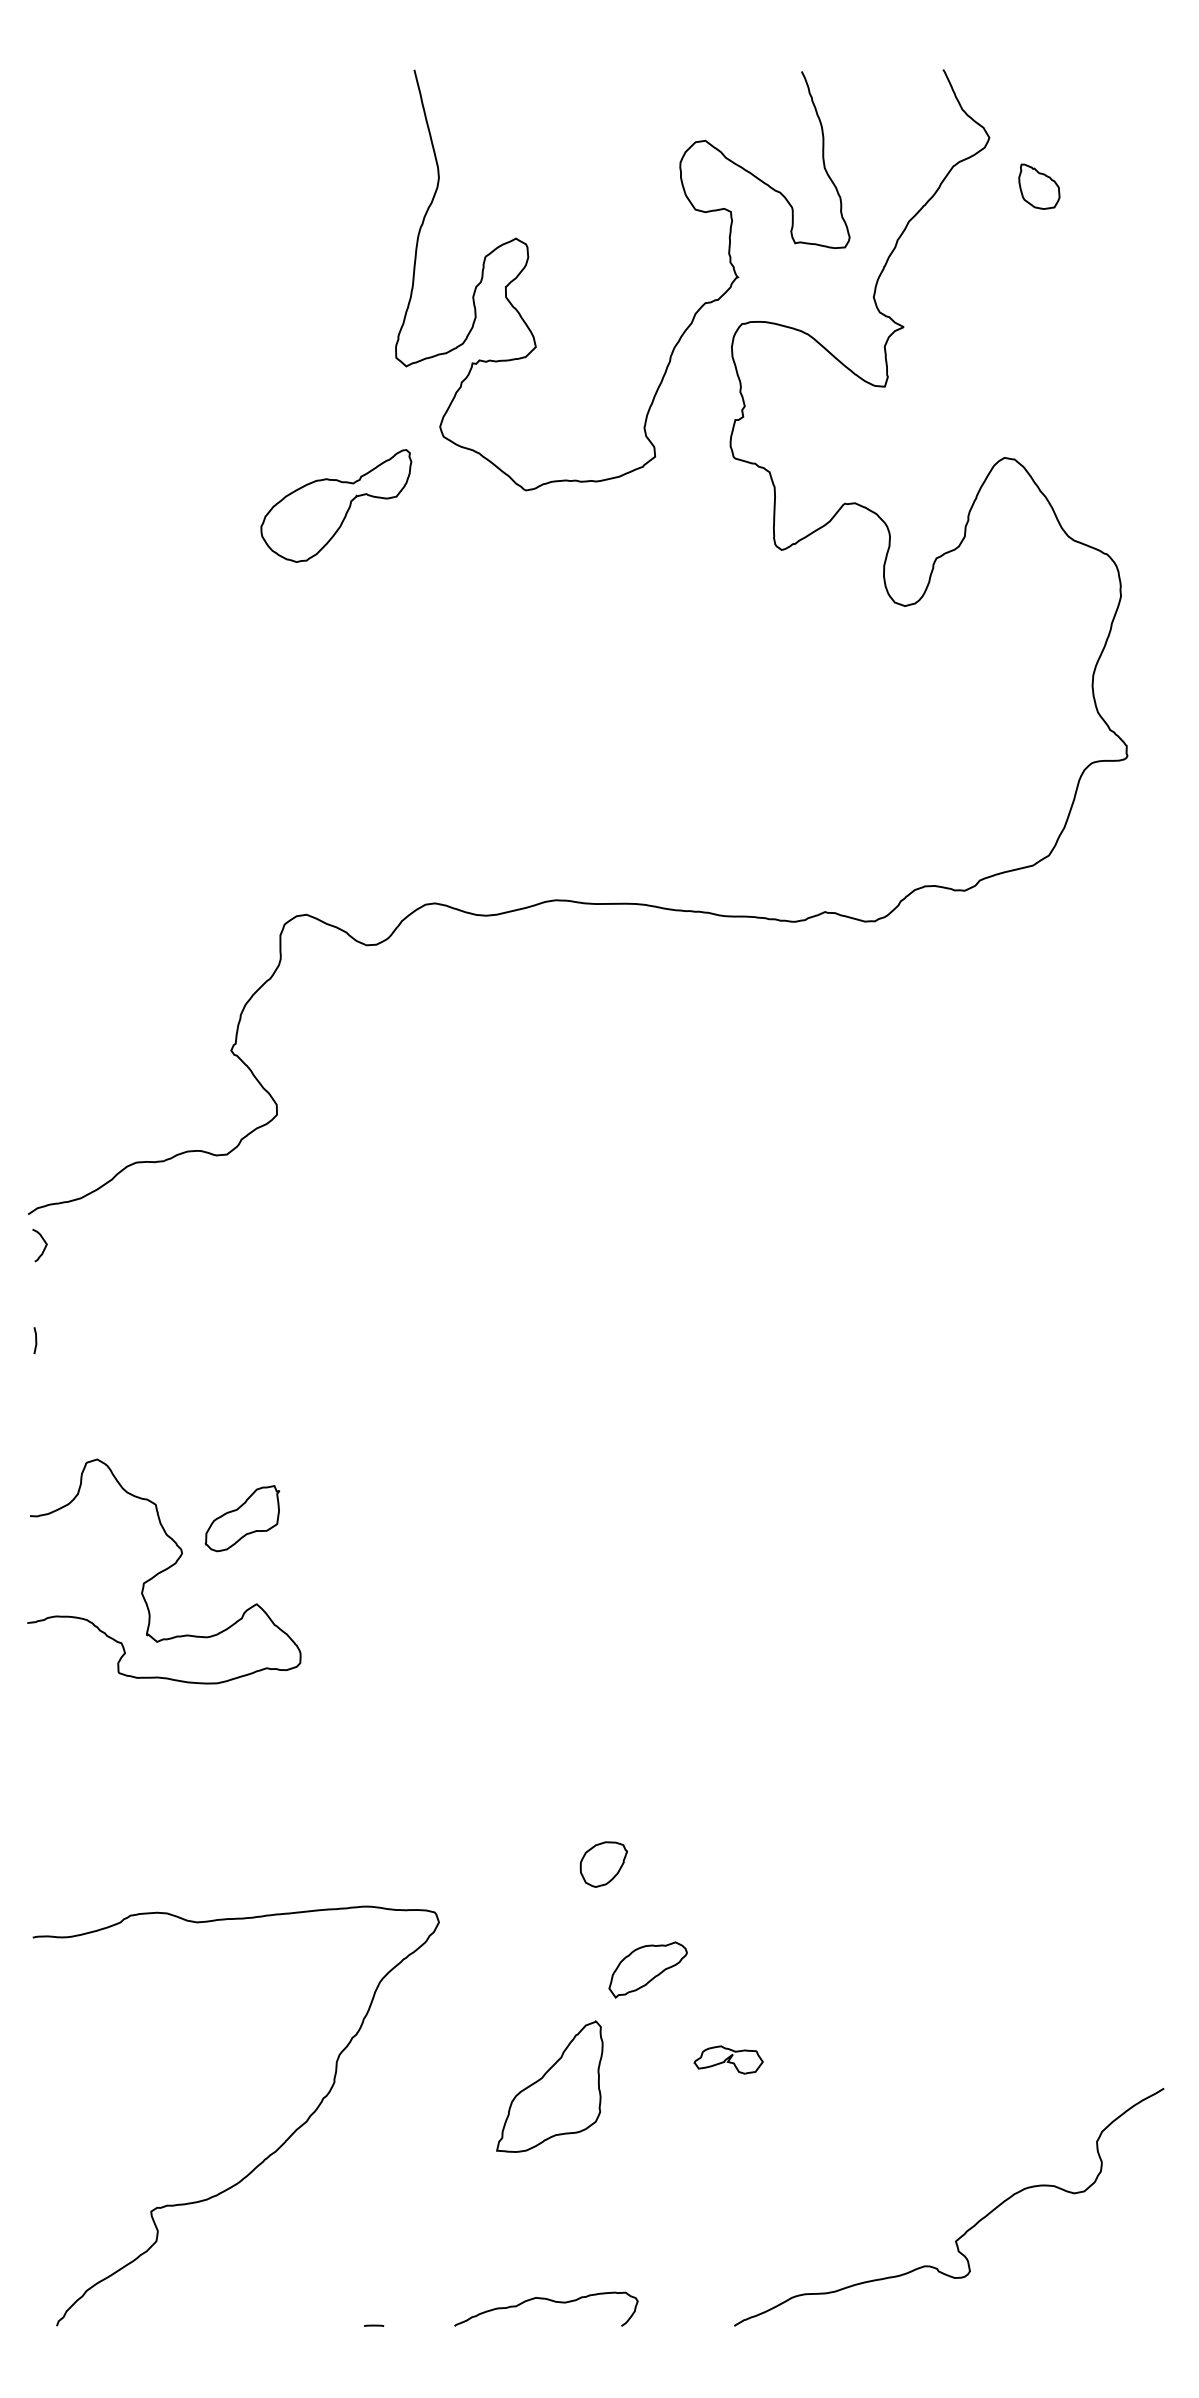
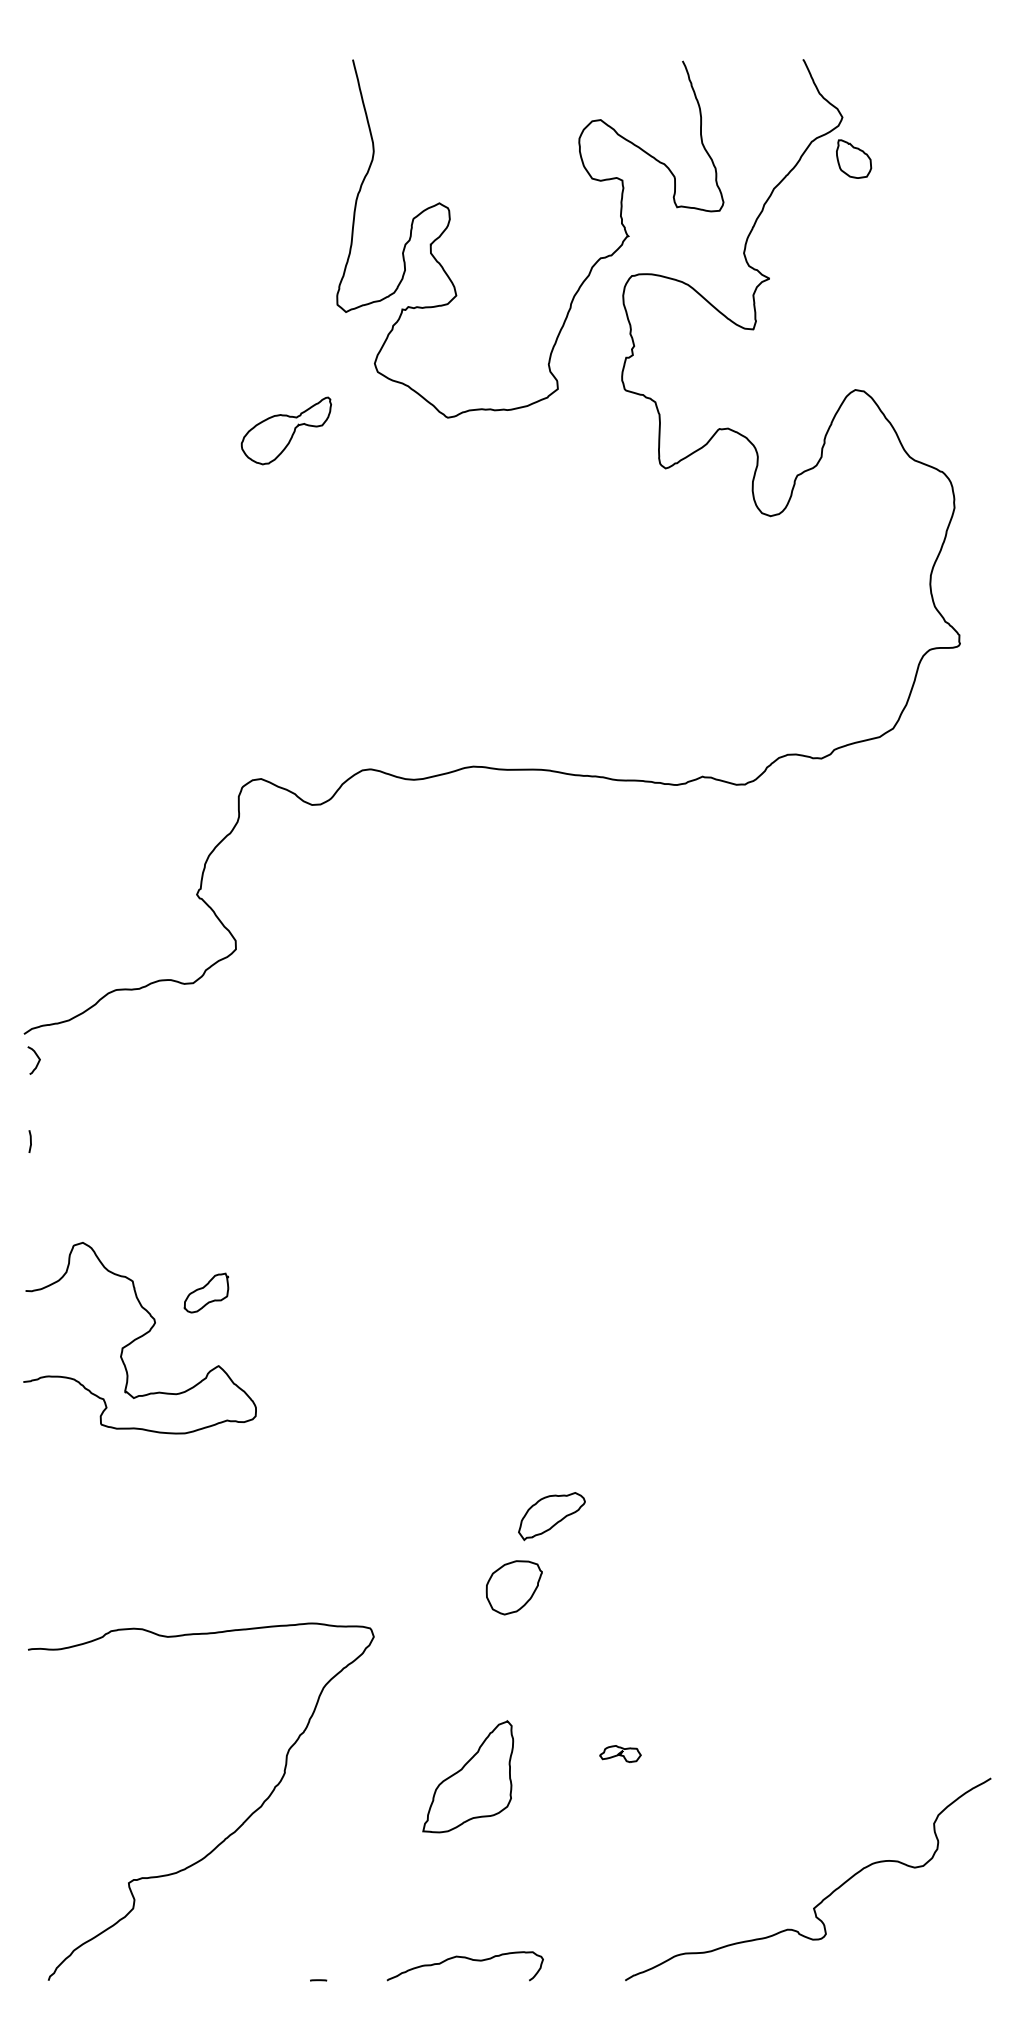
part: (1039, 185) -> (854, 158), moved
part: (336, 505) -> (286, 430), size x0.7
part: (242, 1517) -> (206, 1292), size x0.7
part: (603, 1864) -> (513, 1587), size x1.4
part: (647, 1970) -> (551, 1516), moved
part: (728, 2059) -> (620, 1753), size x0.7

